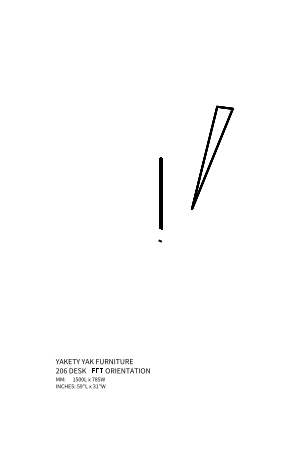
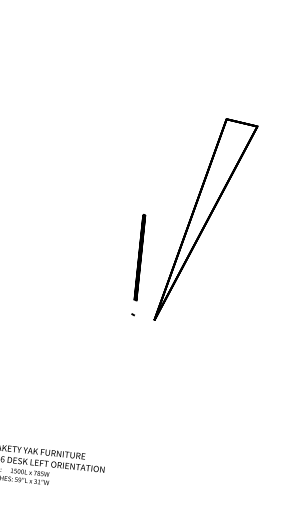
part: (212, 157) -> (206, 220), size x1.67

